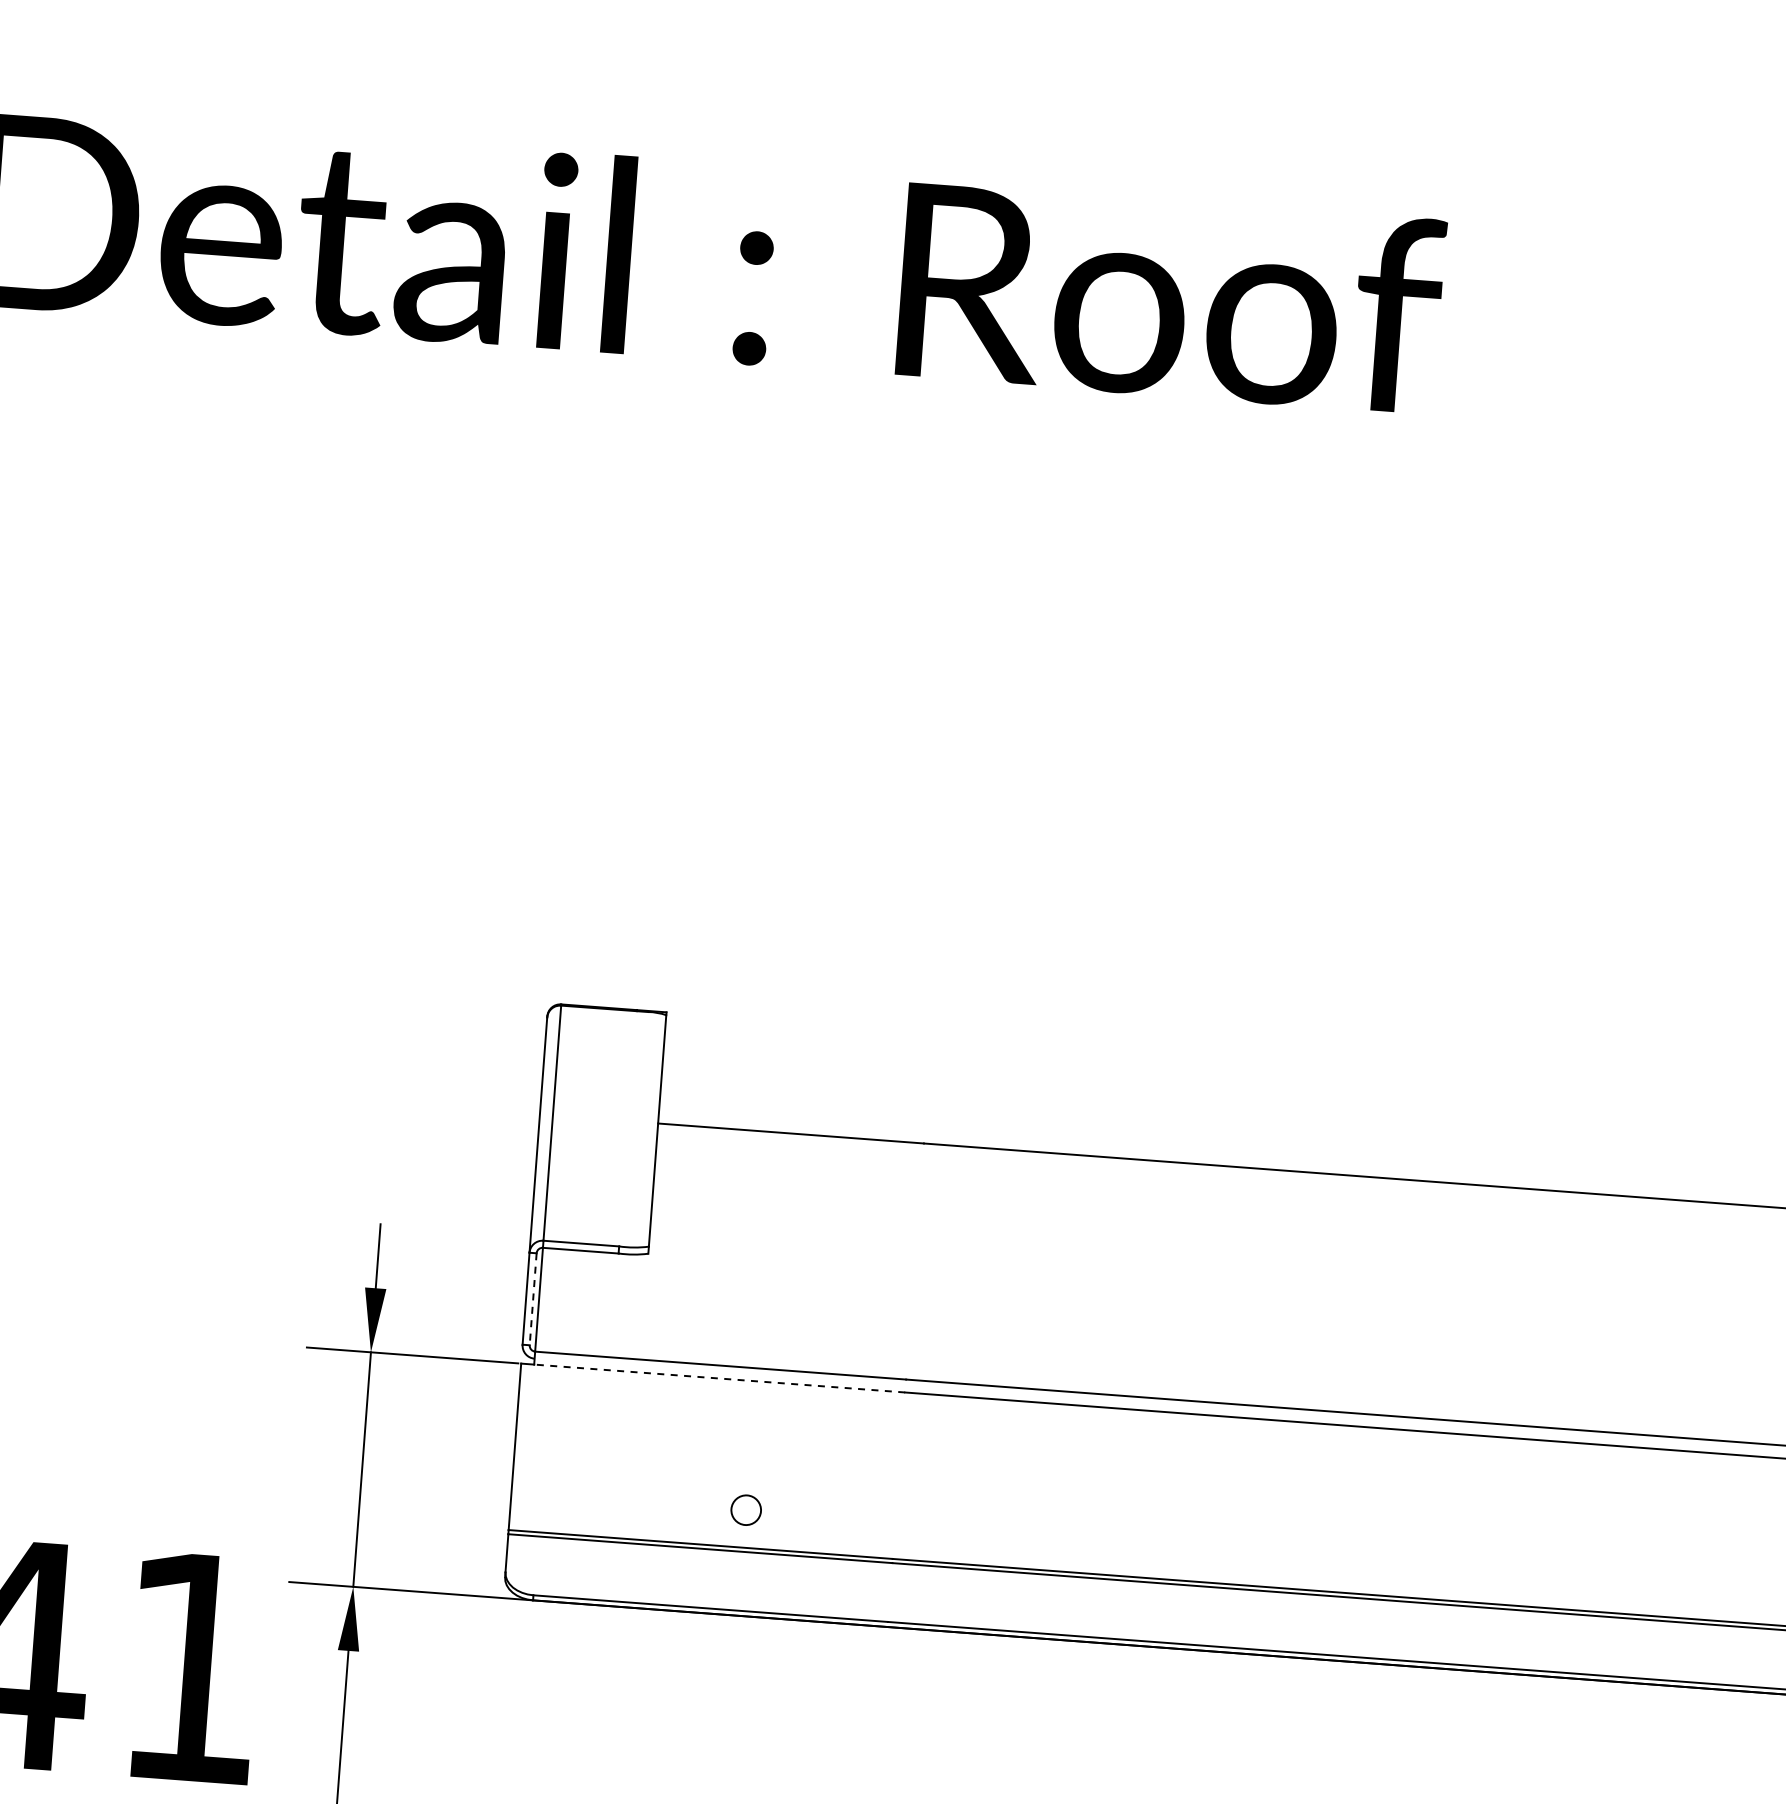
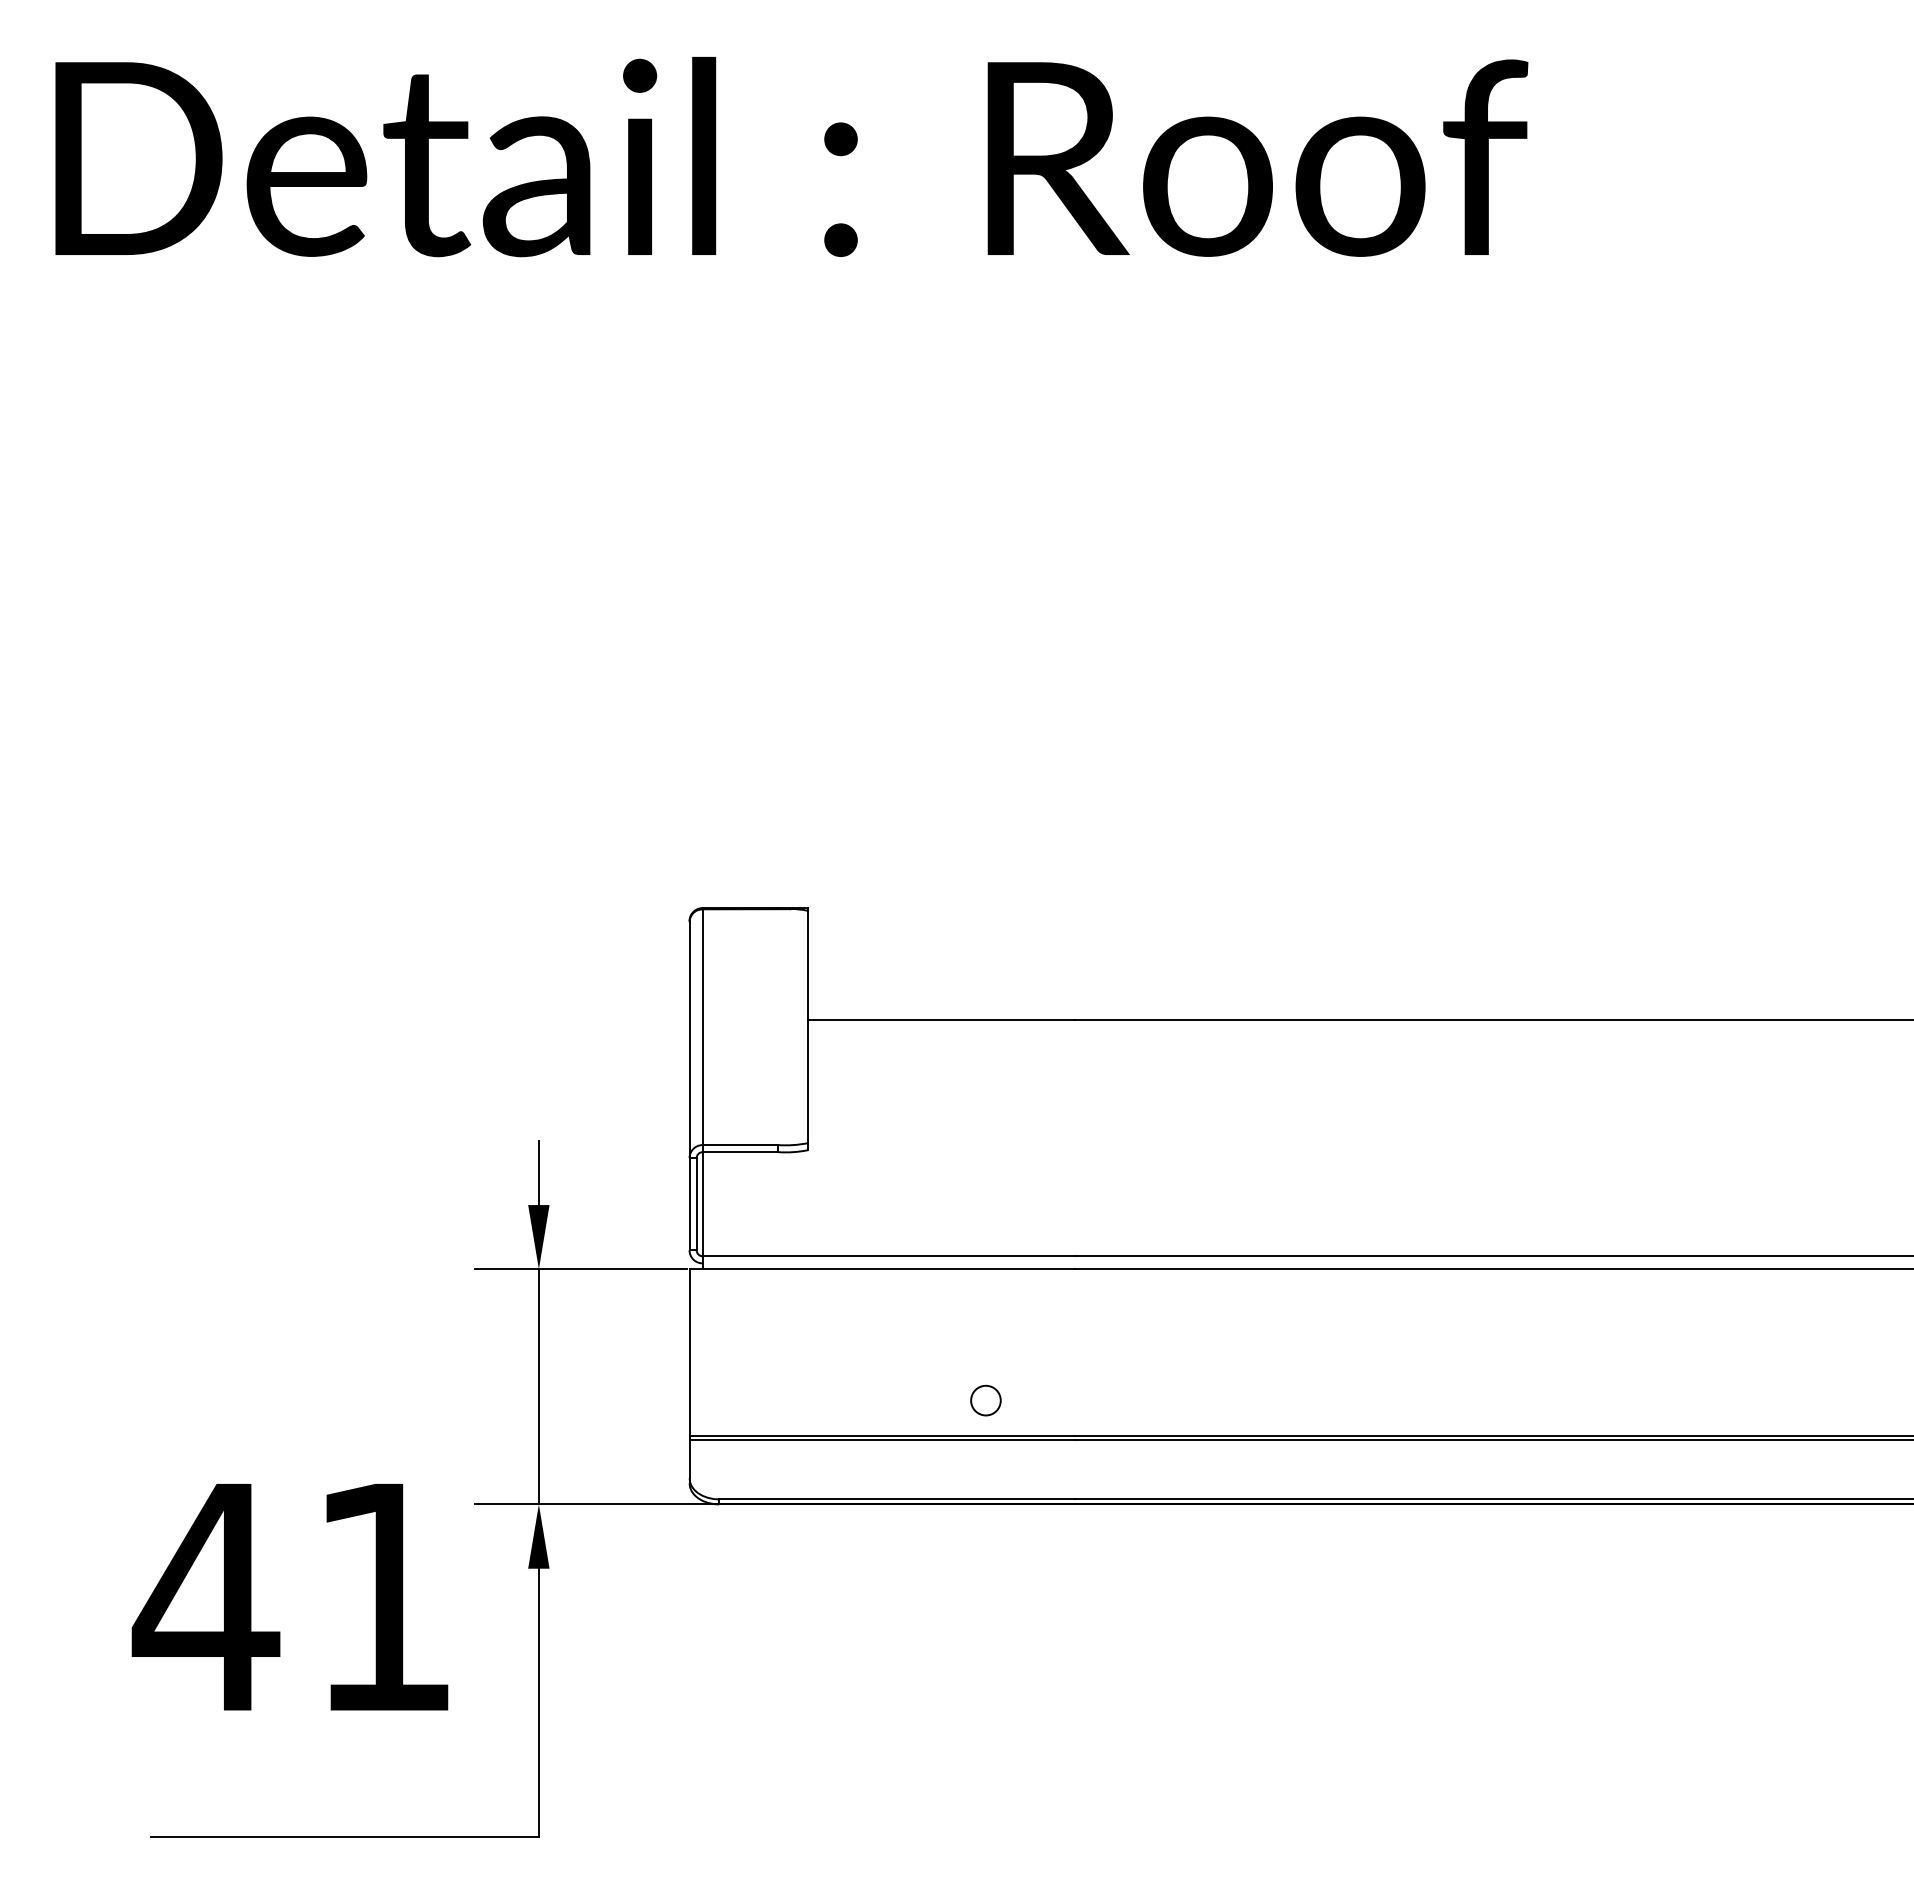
line: (532, 1299) -> (696, 1204), dashed -> solid
line: (719, 1378) -> (888, 1269), dashed -> solid
circle: (745, 1510) -> (985, 1400), moved

